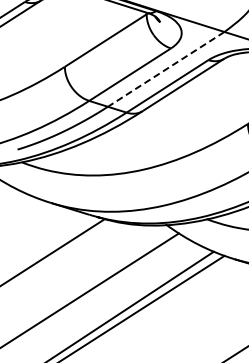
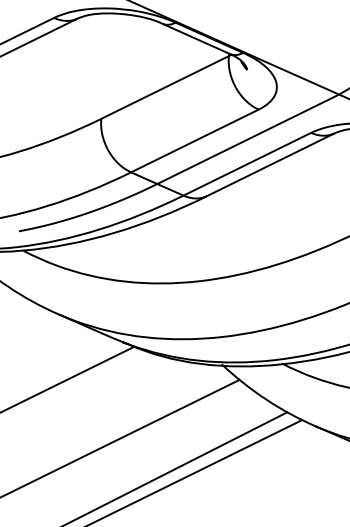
line: (165, 69) -> (247, 139), dashed -> solid

